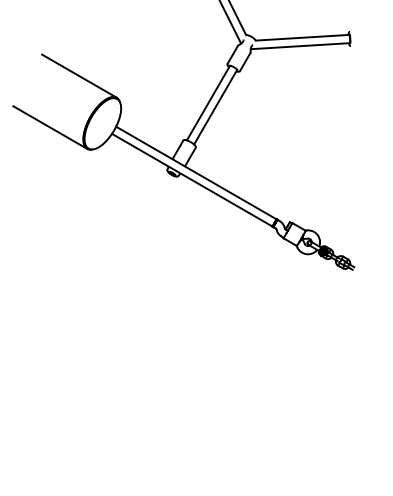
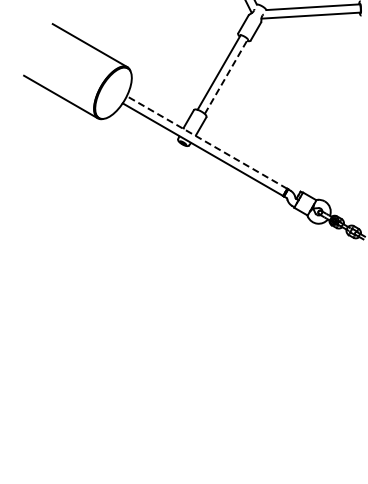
line: (215, 106) -> (226, 75), solid -> dashed
line: (196, 173) -> (207, 142), solid -> dashed

